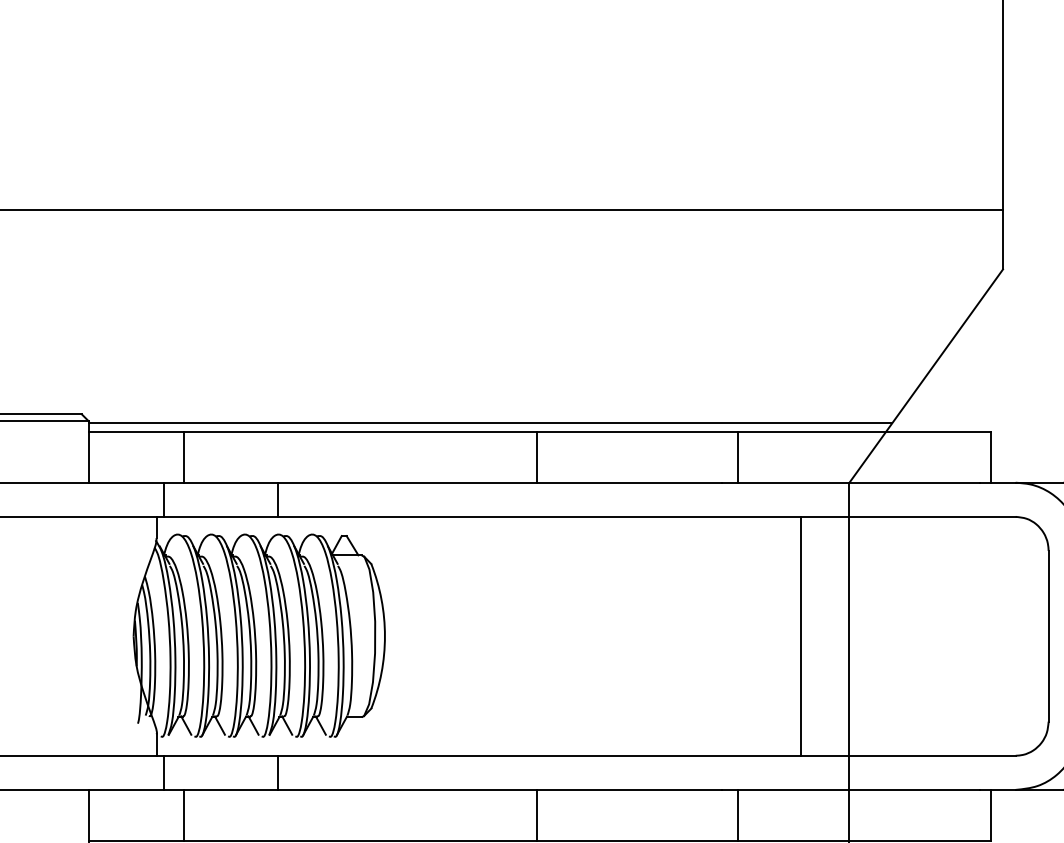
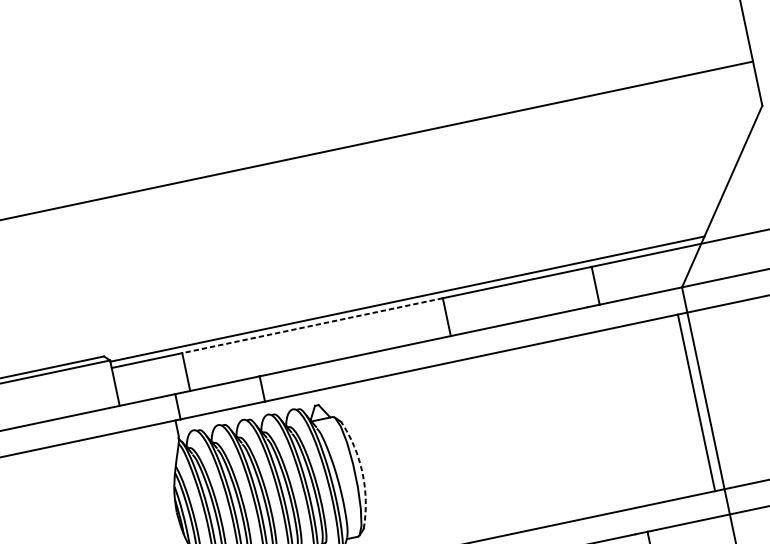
line: (359, 431) -> (311, 325), solid -> dashed
line: (800, 635) -> (696, 402), moved
arc: (384, 636) -> (362, 473), solid -> dashed

